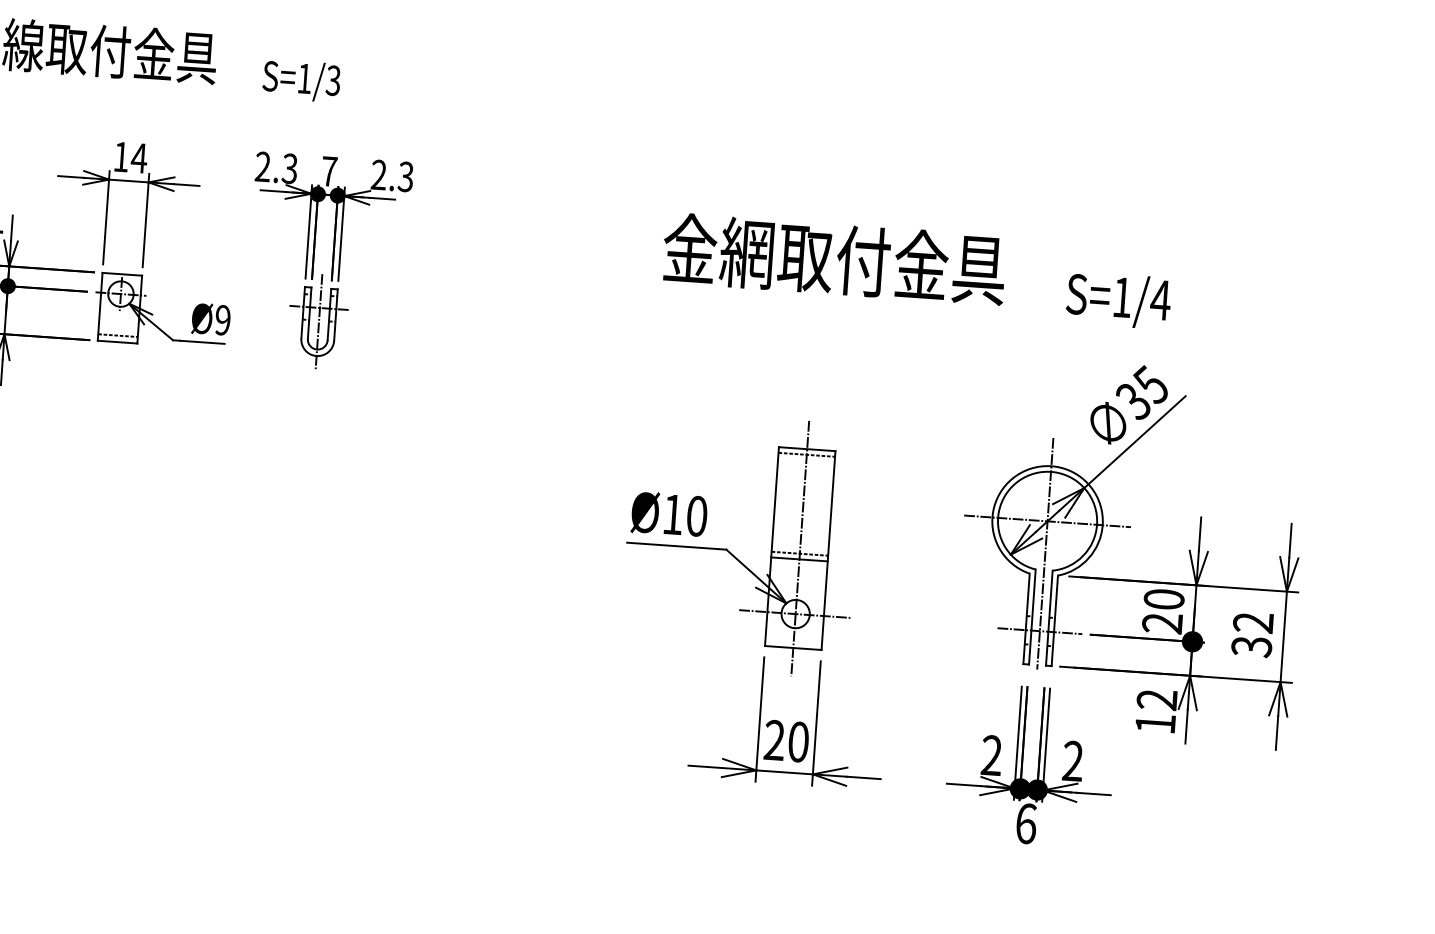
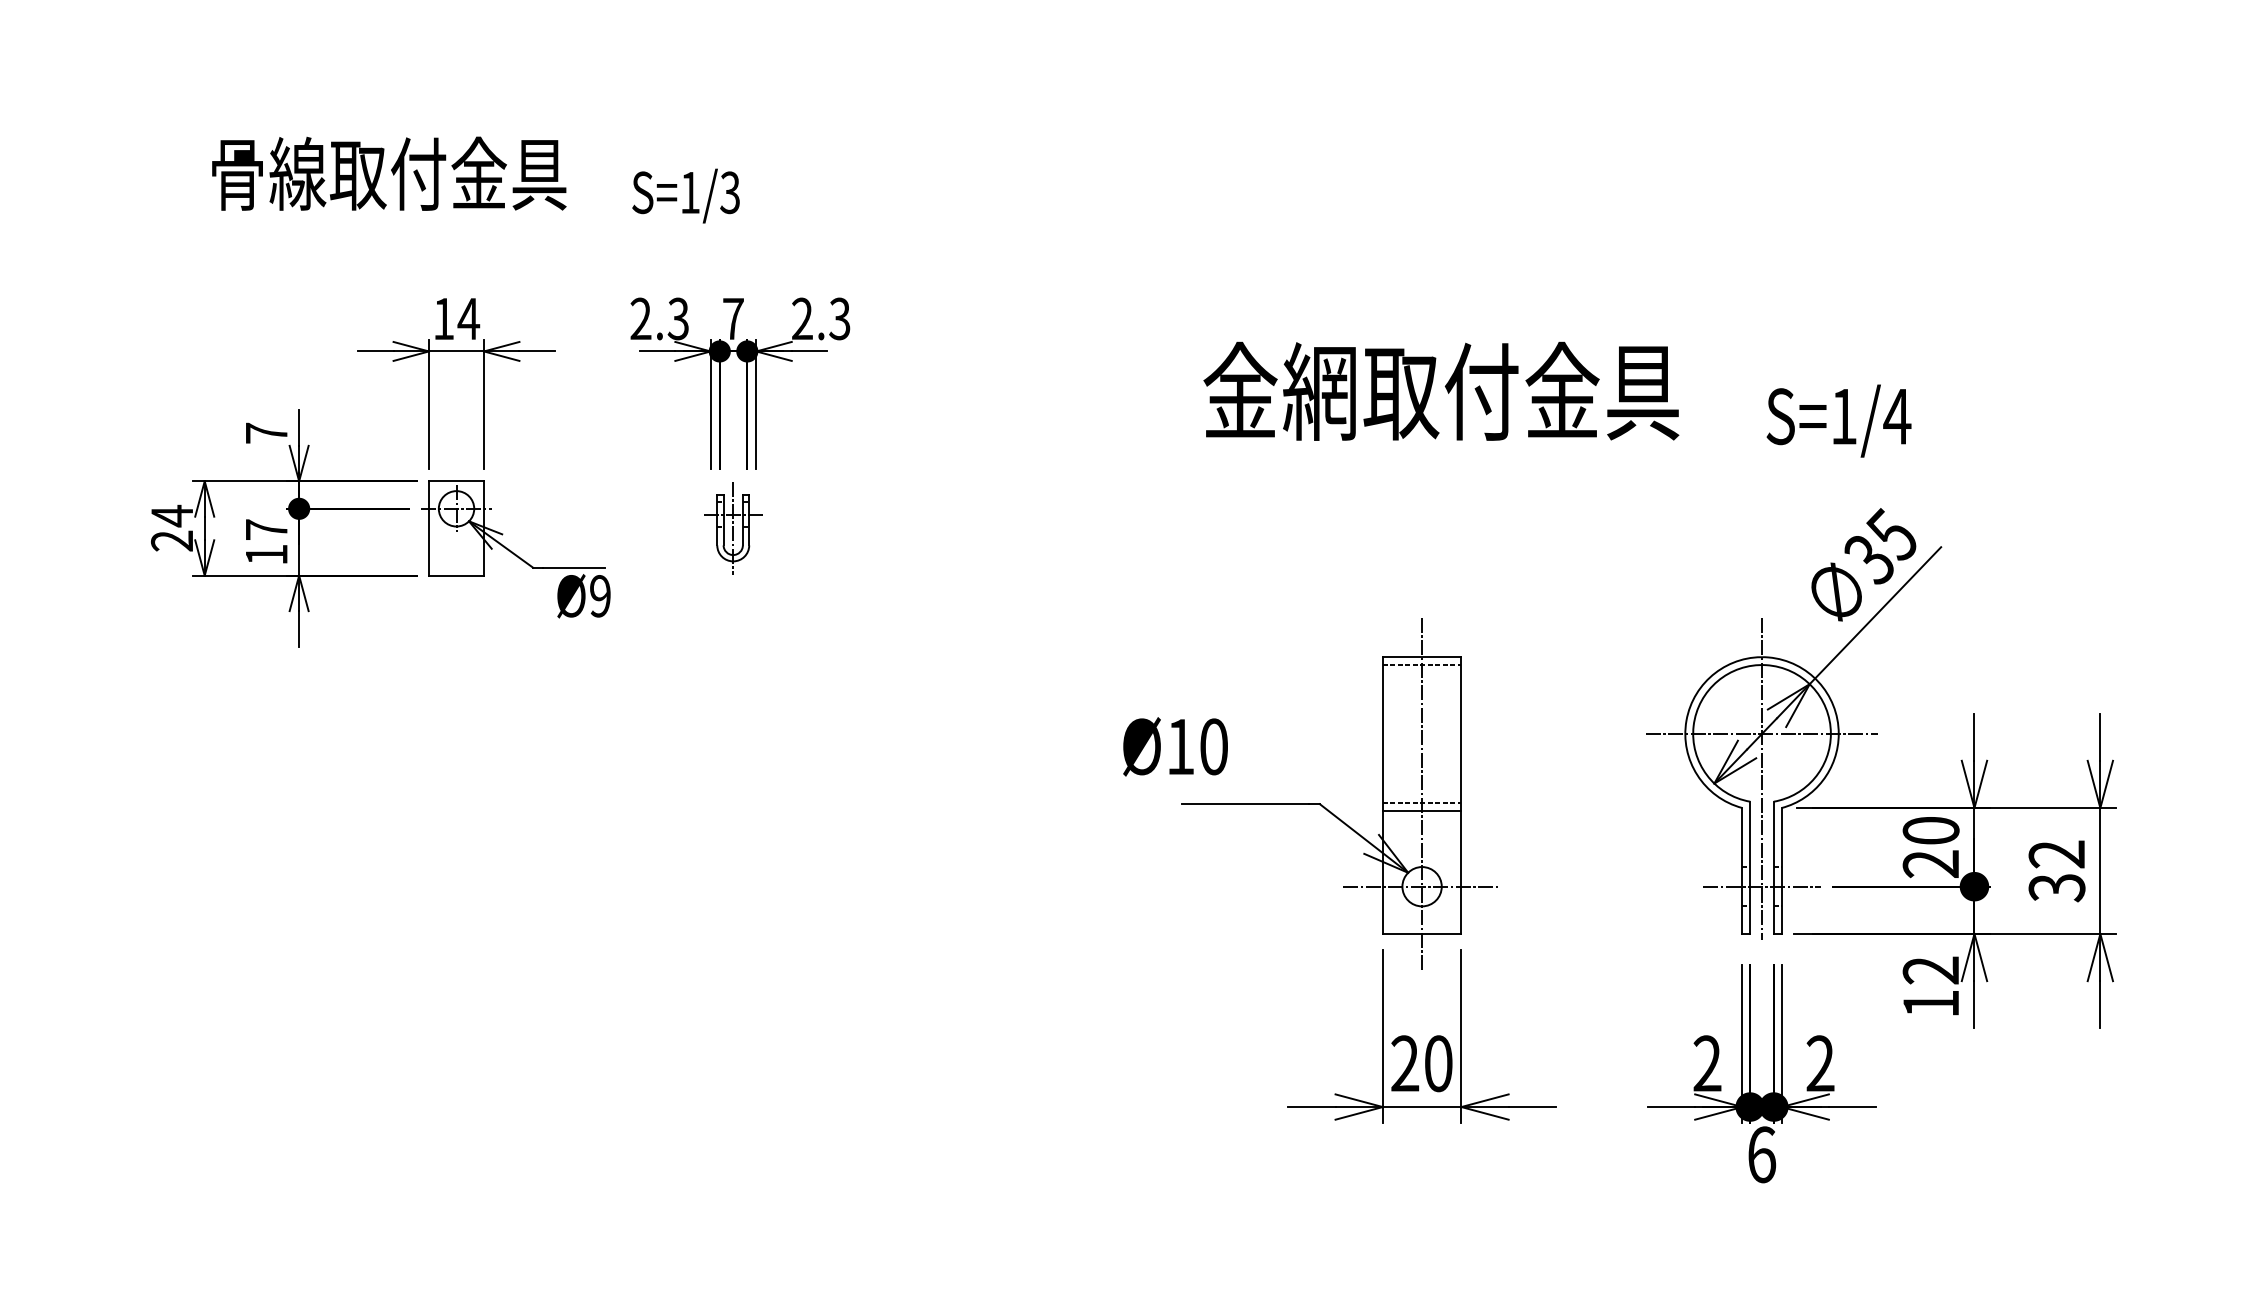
text: (210, 319) -> (583, 596), moved
part: (318, 321) -> (732, 527), size x0.7
line: (118, 335) -> (456, 566), removed
text: (669, 514) -> (1175, 746), moved

